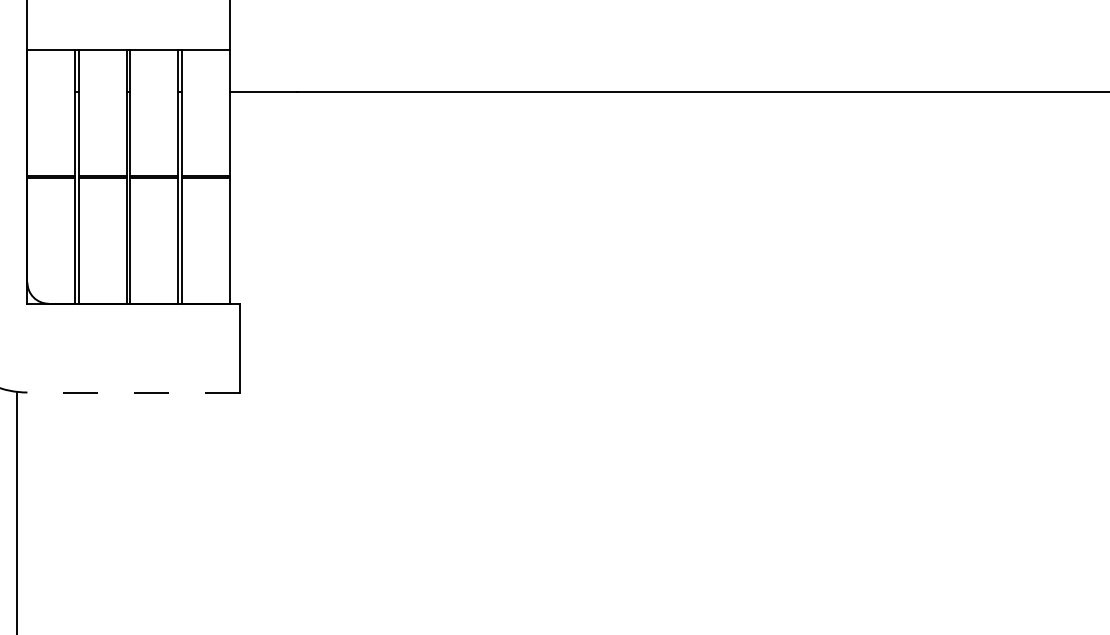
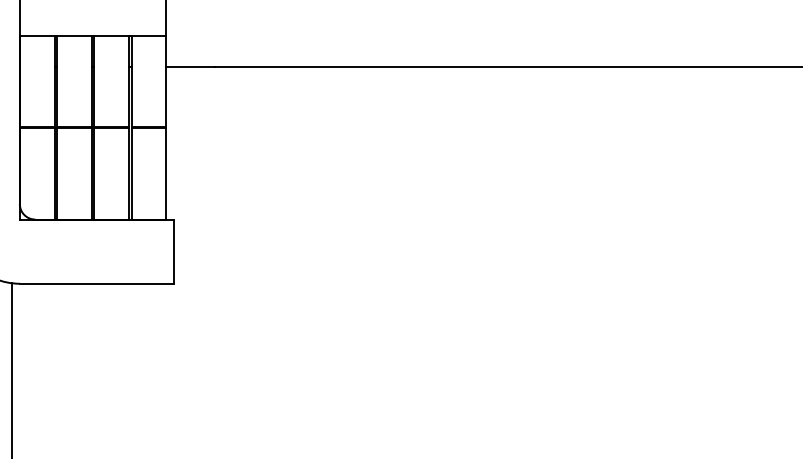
line: (133, 392) -> (96, 283), dashed -> solid

